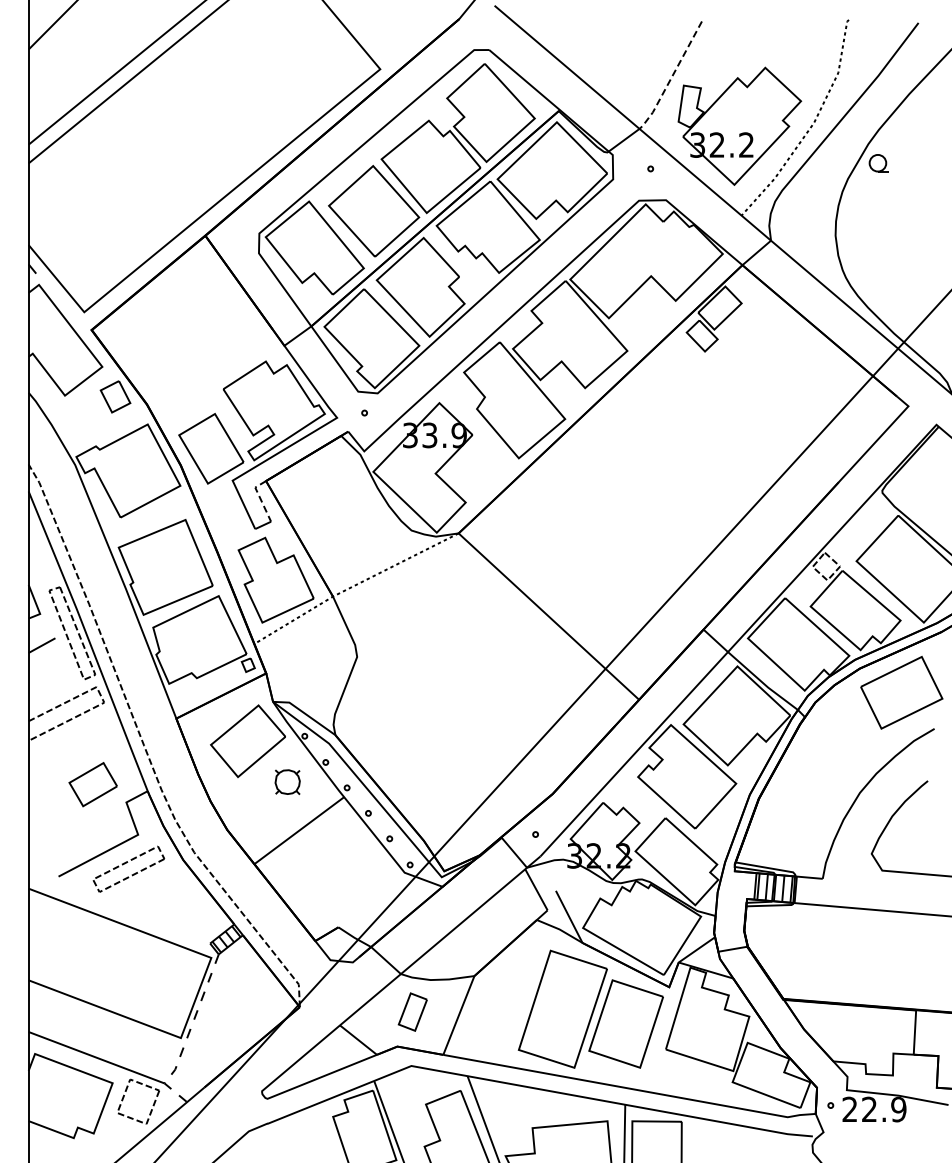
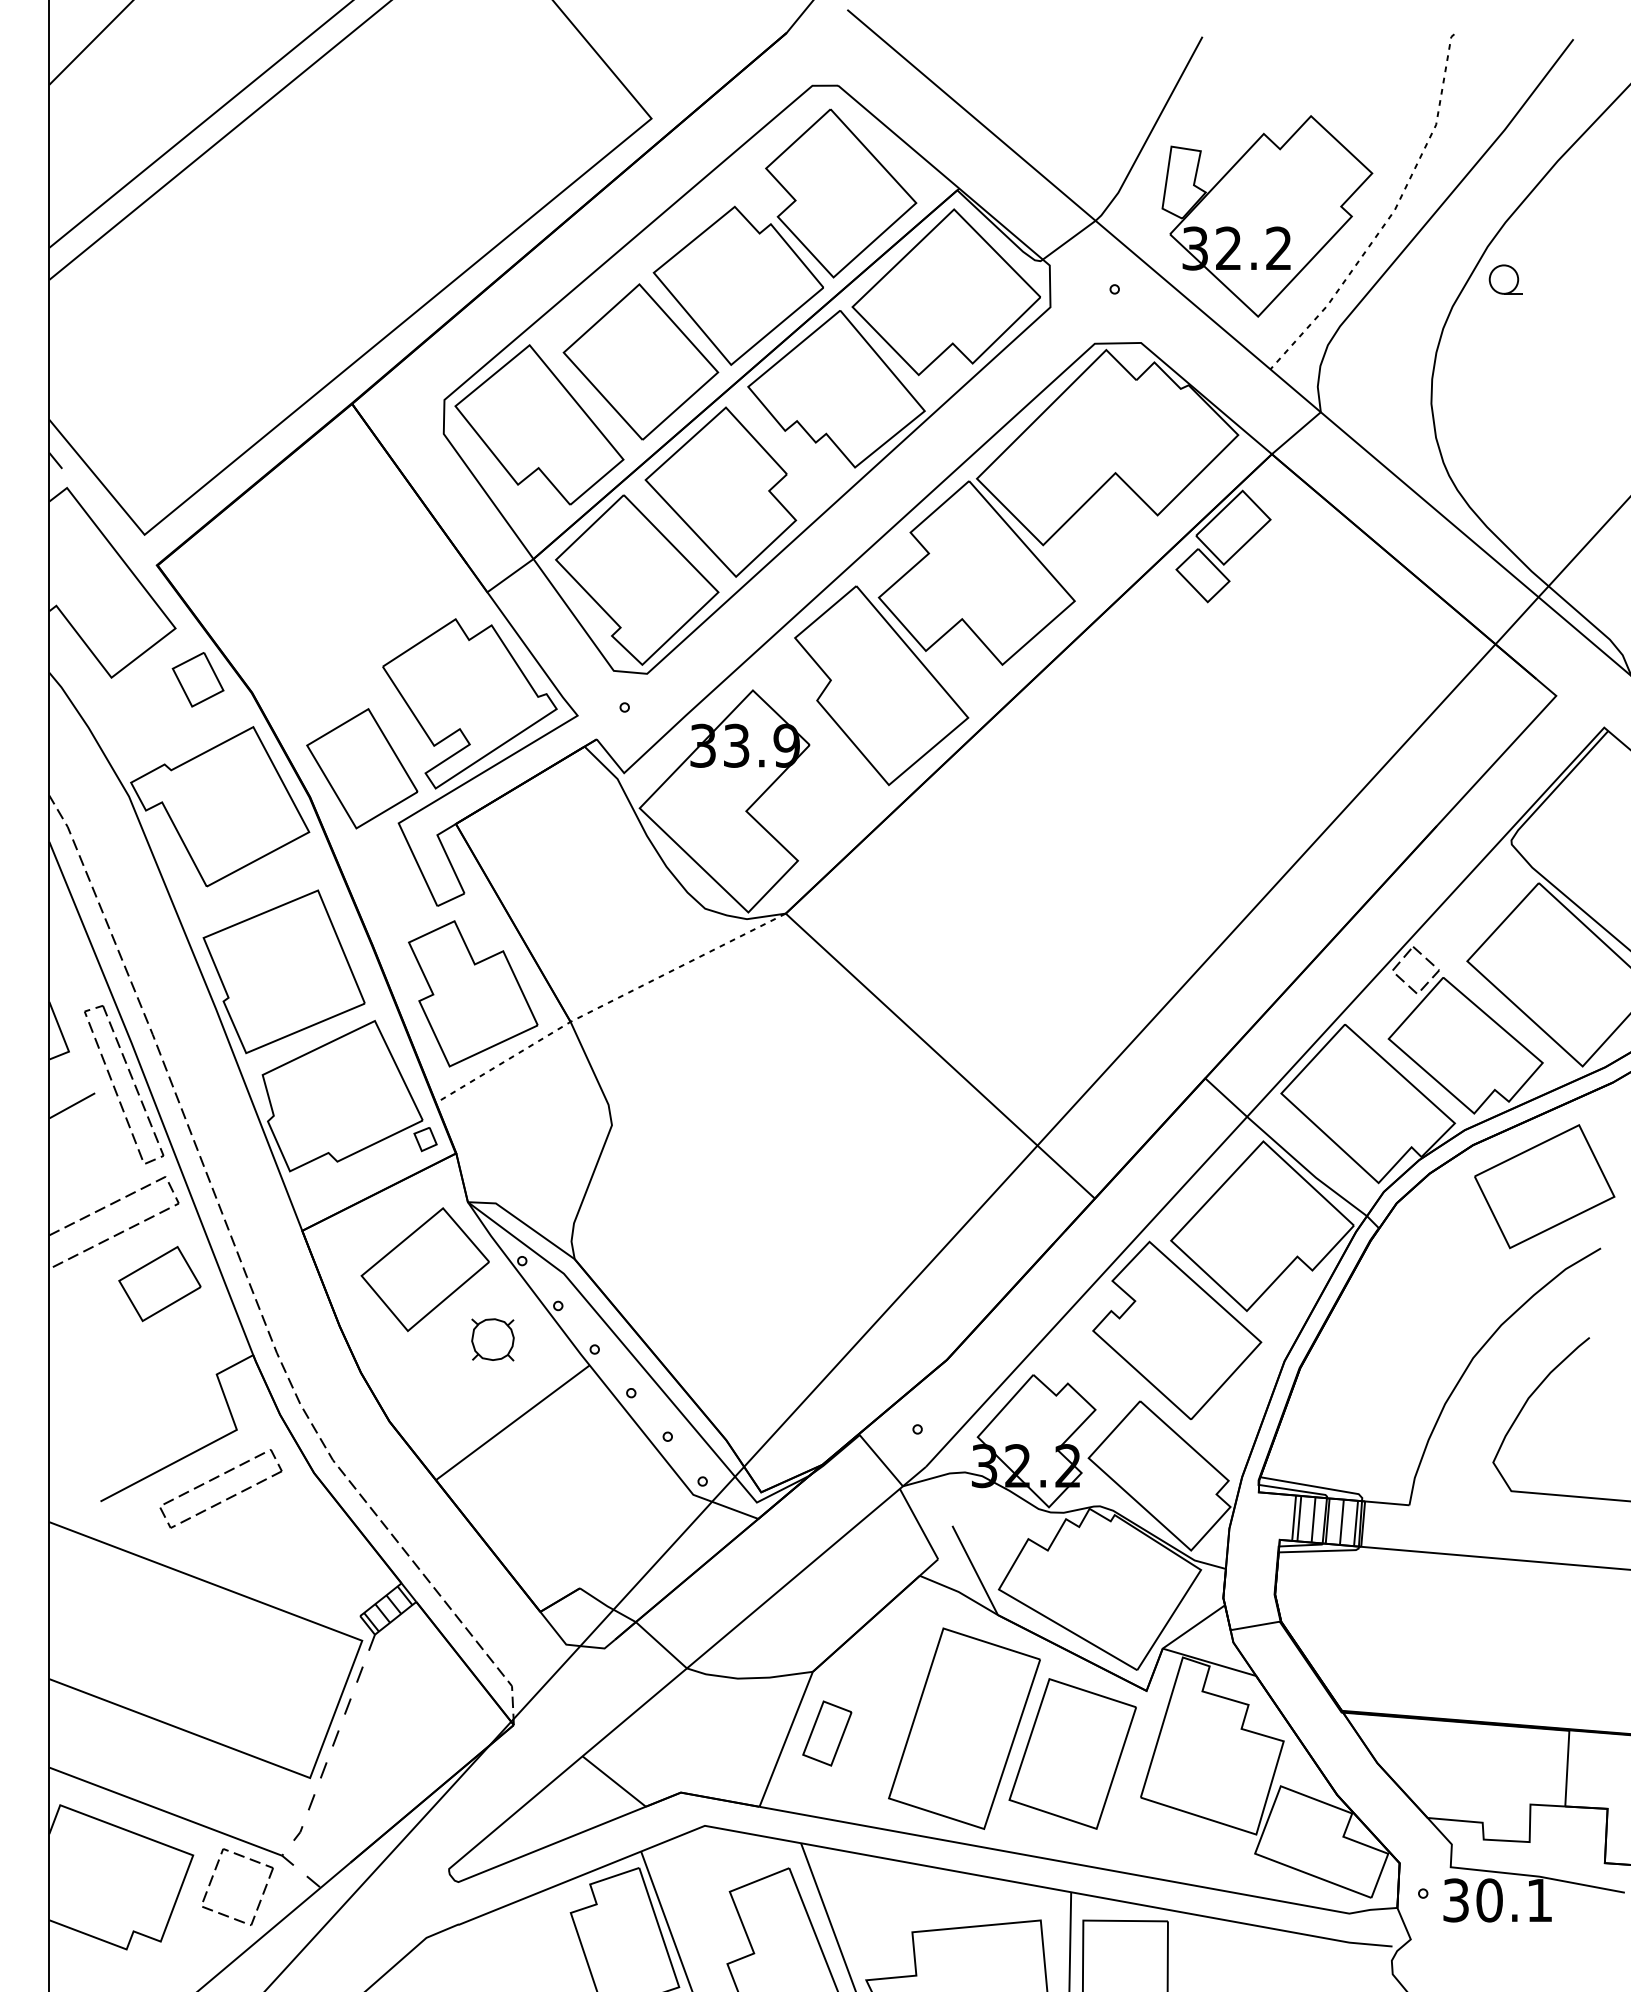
line: (671, 77) -> (1150, 132), dashed -> solid
line: (260, 498) -> (446, 853), dashed -> solid
part: (92, 784) -> (158, 1283), moved
part: (412, 1011) -> (826, 1732), moved
text: (874, 1109) -> (1498, 1900), 22.9 -> 30.1

